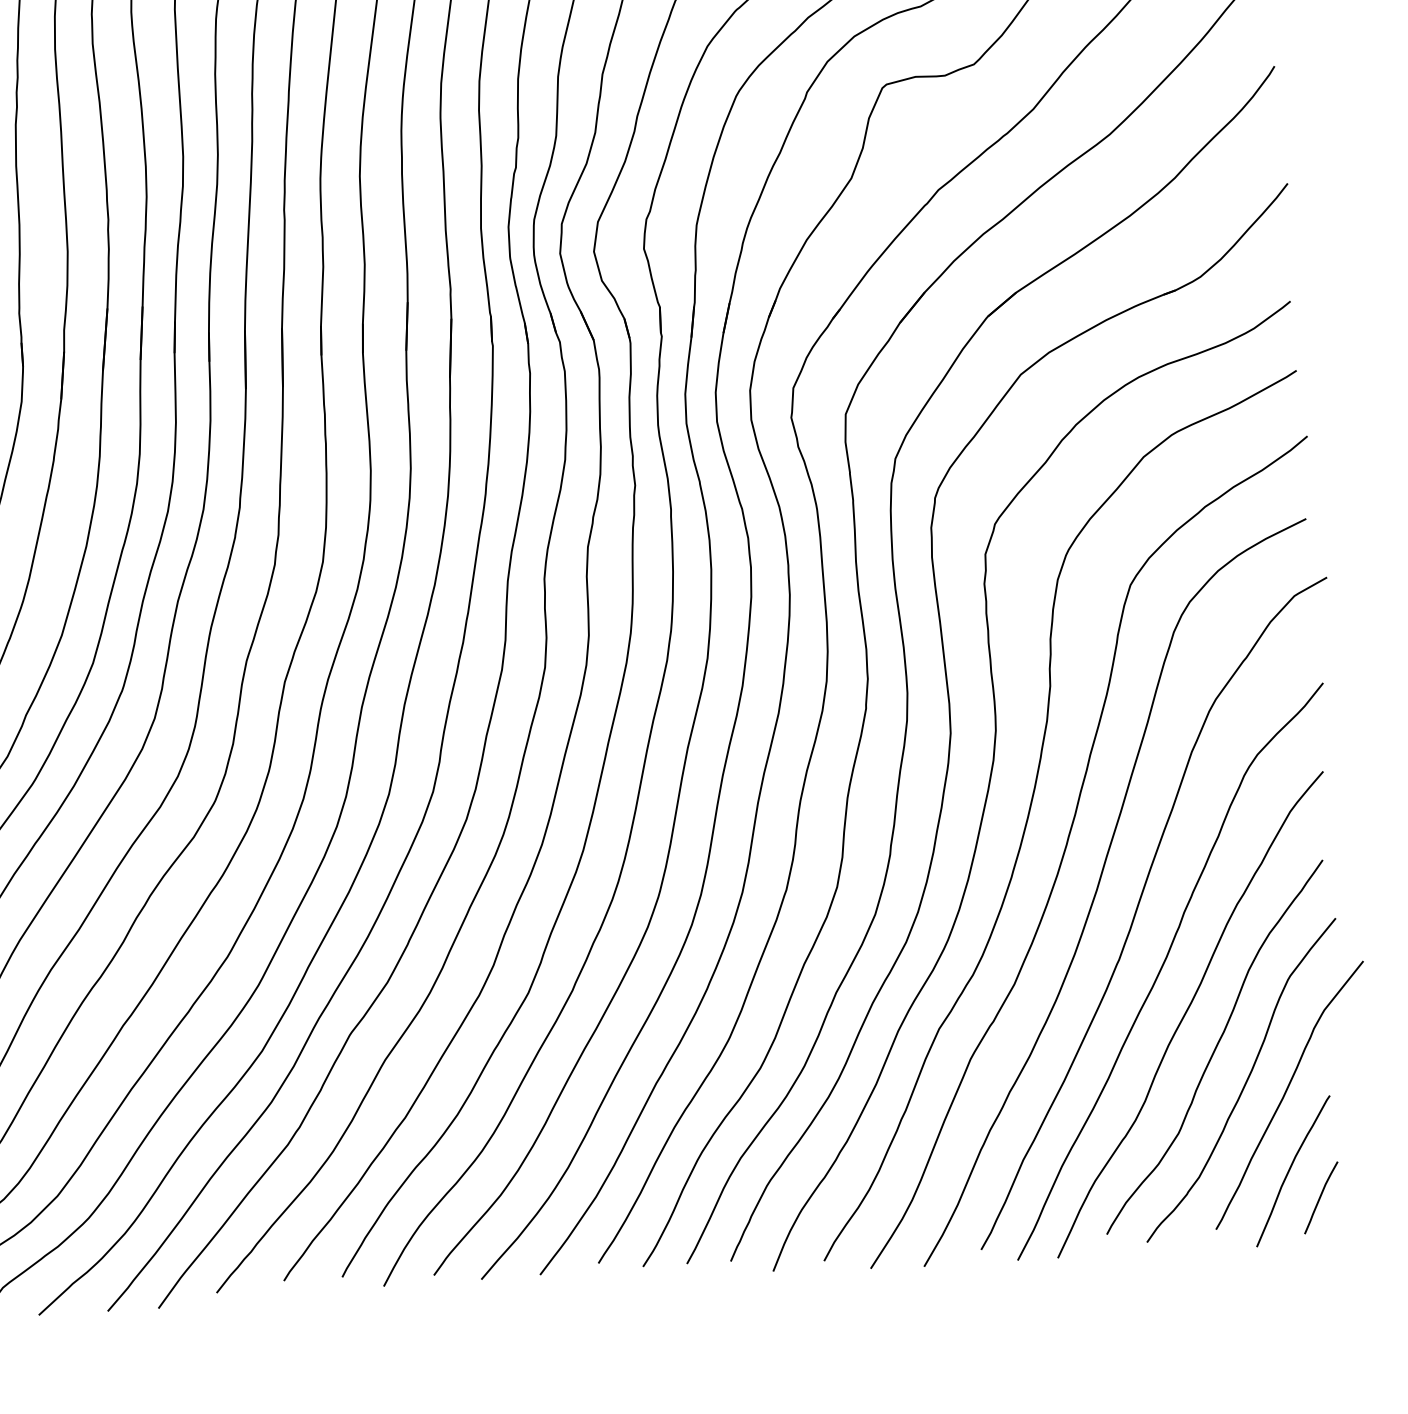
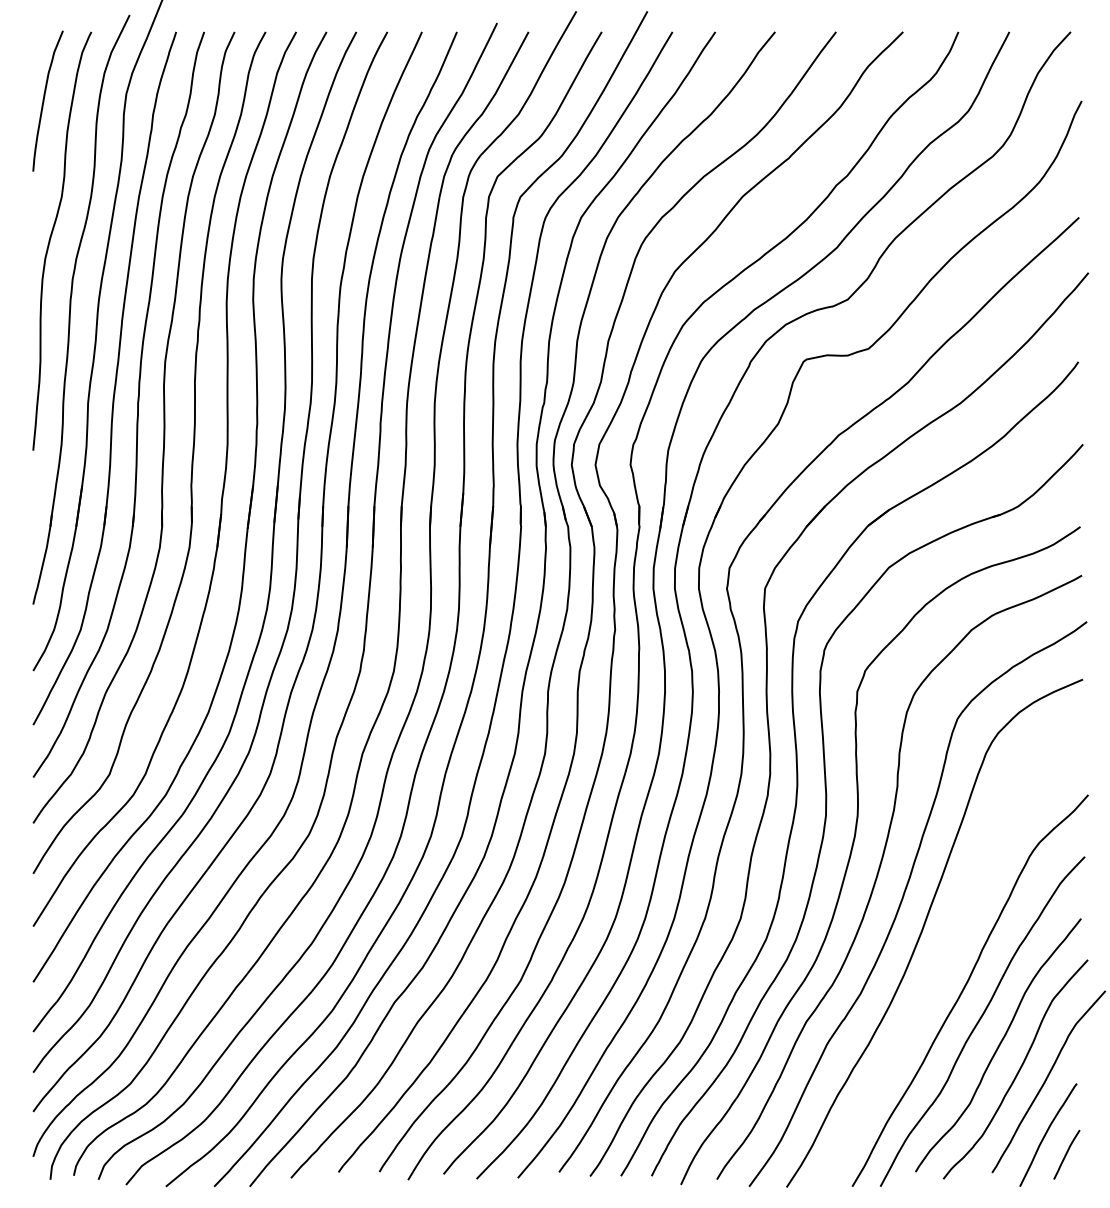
curve: (1138, 908) -> (950, 945), removed

